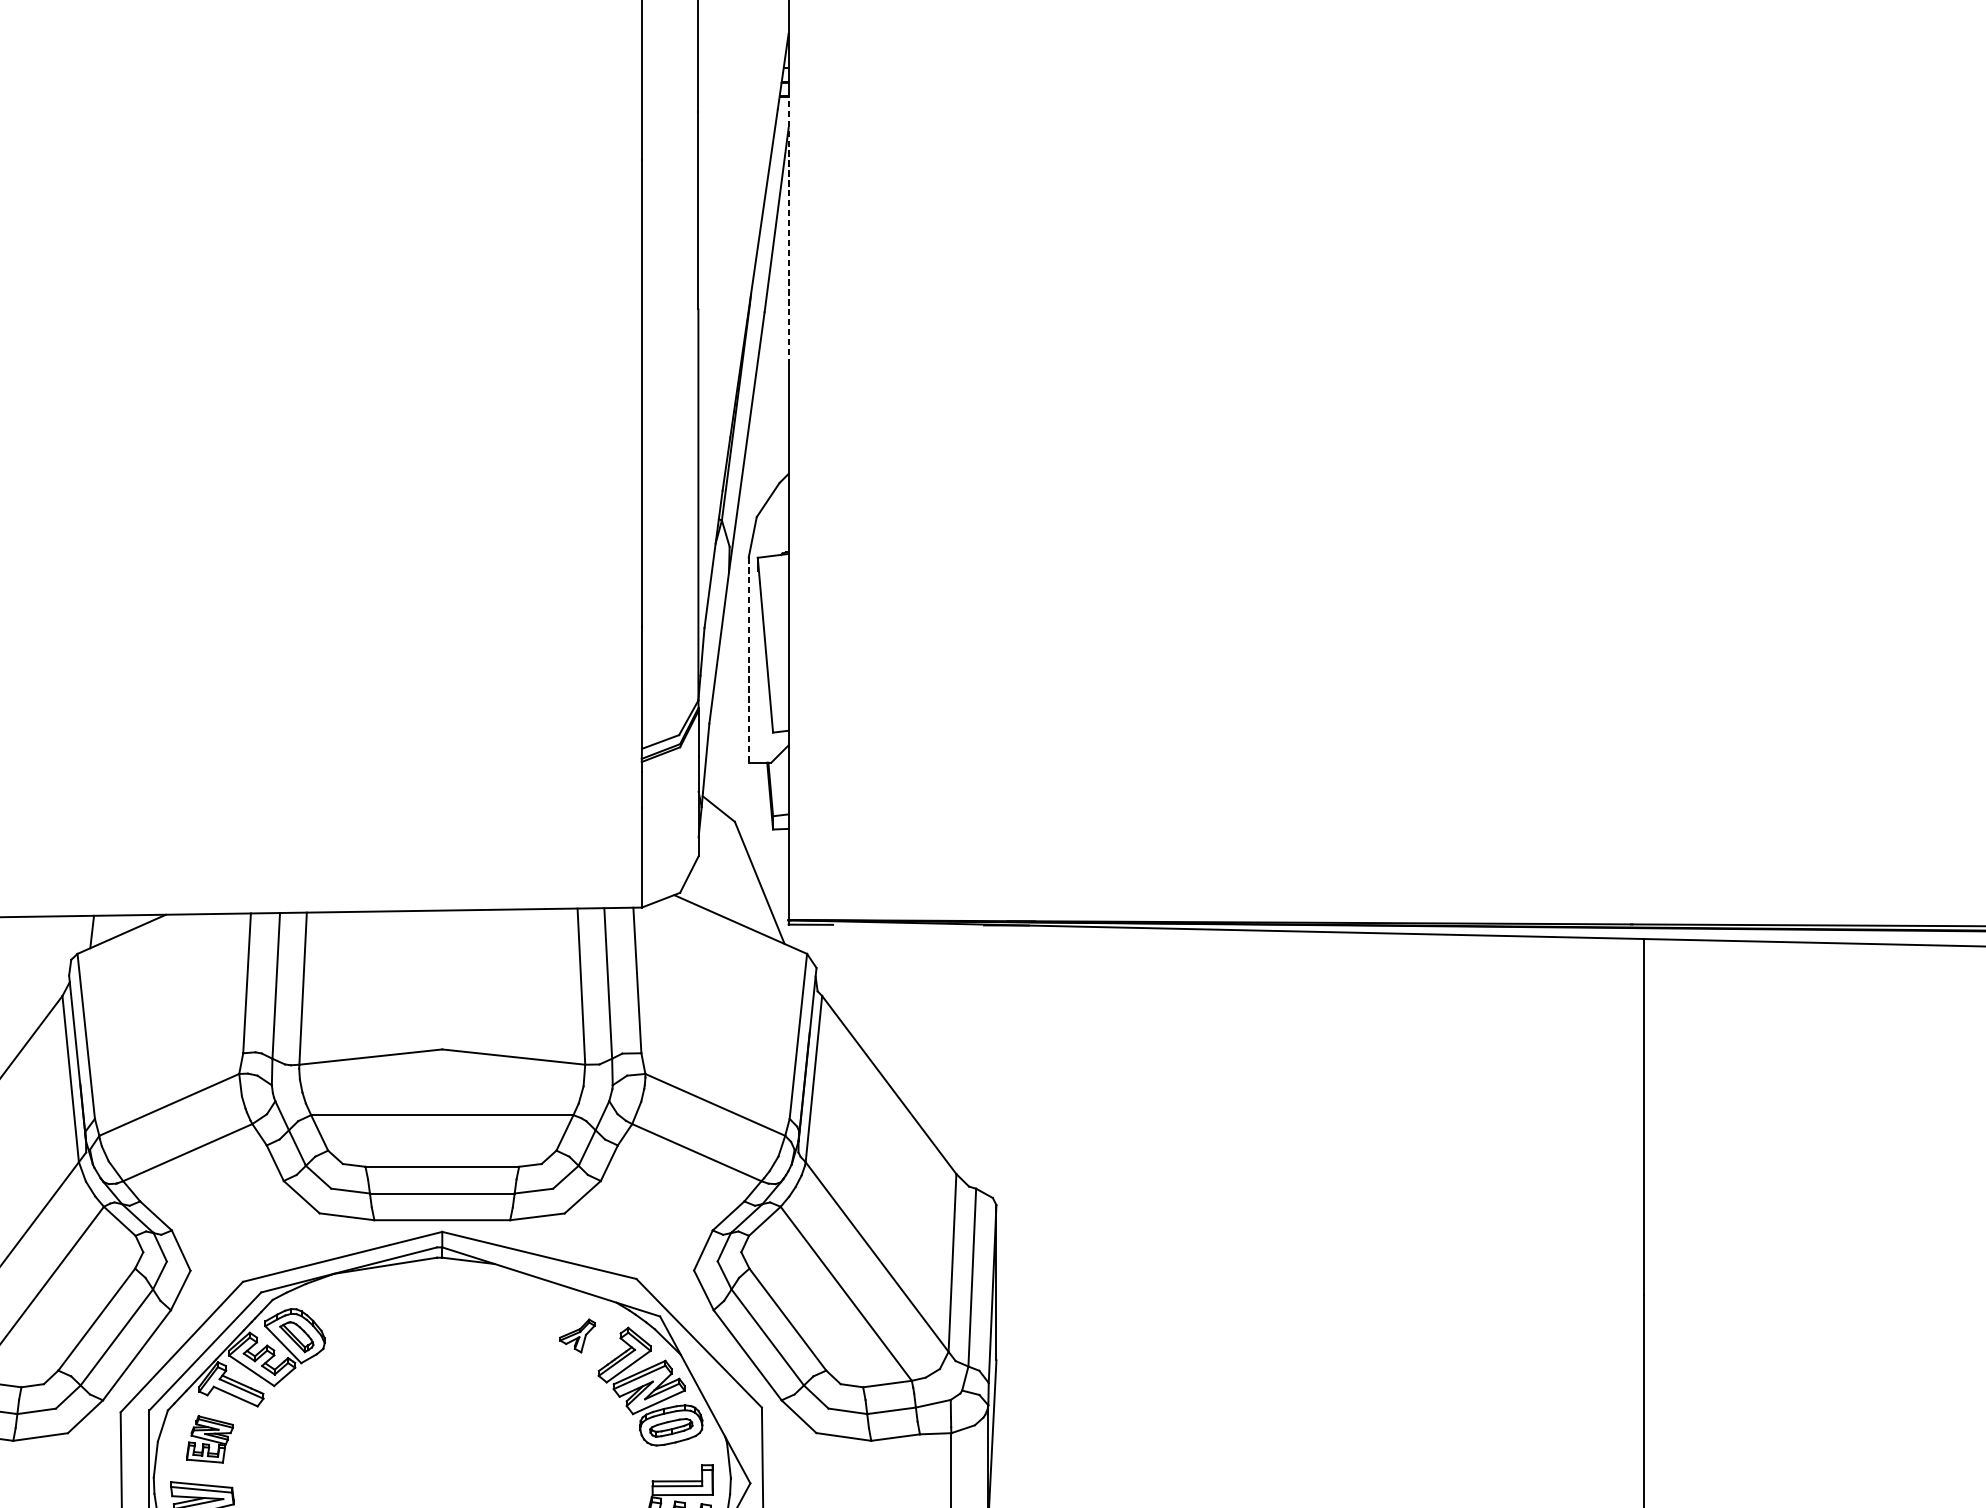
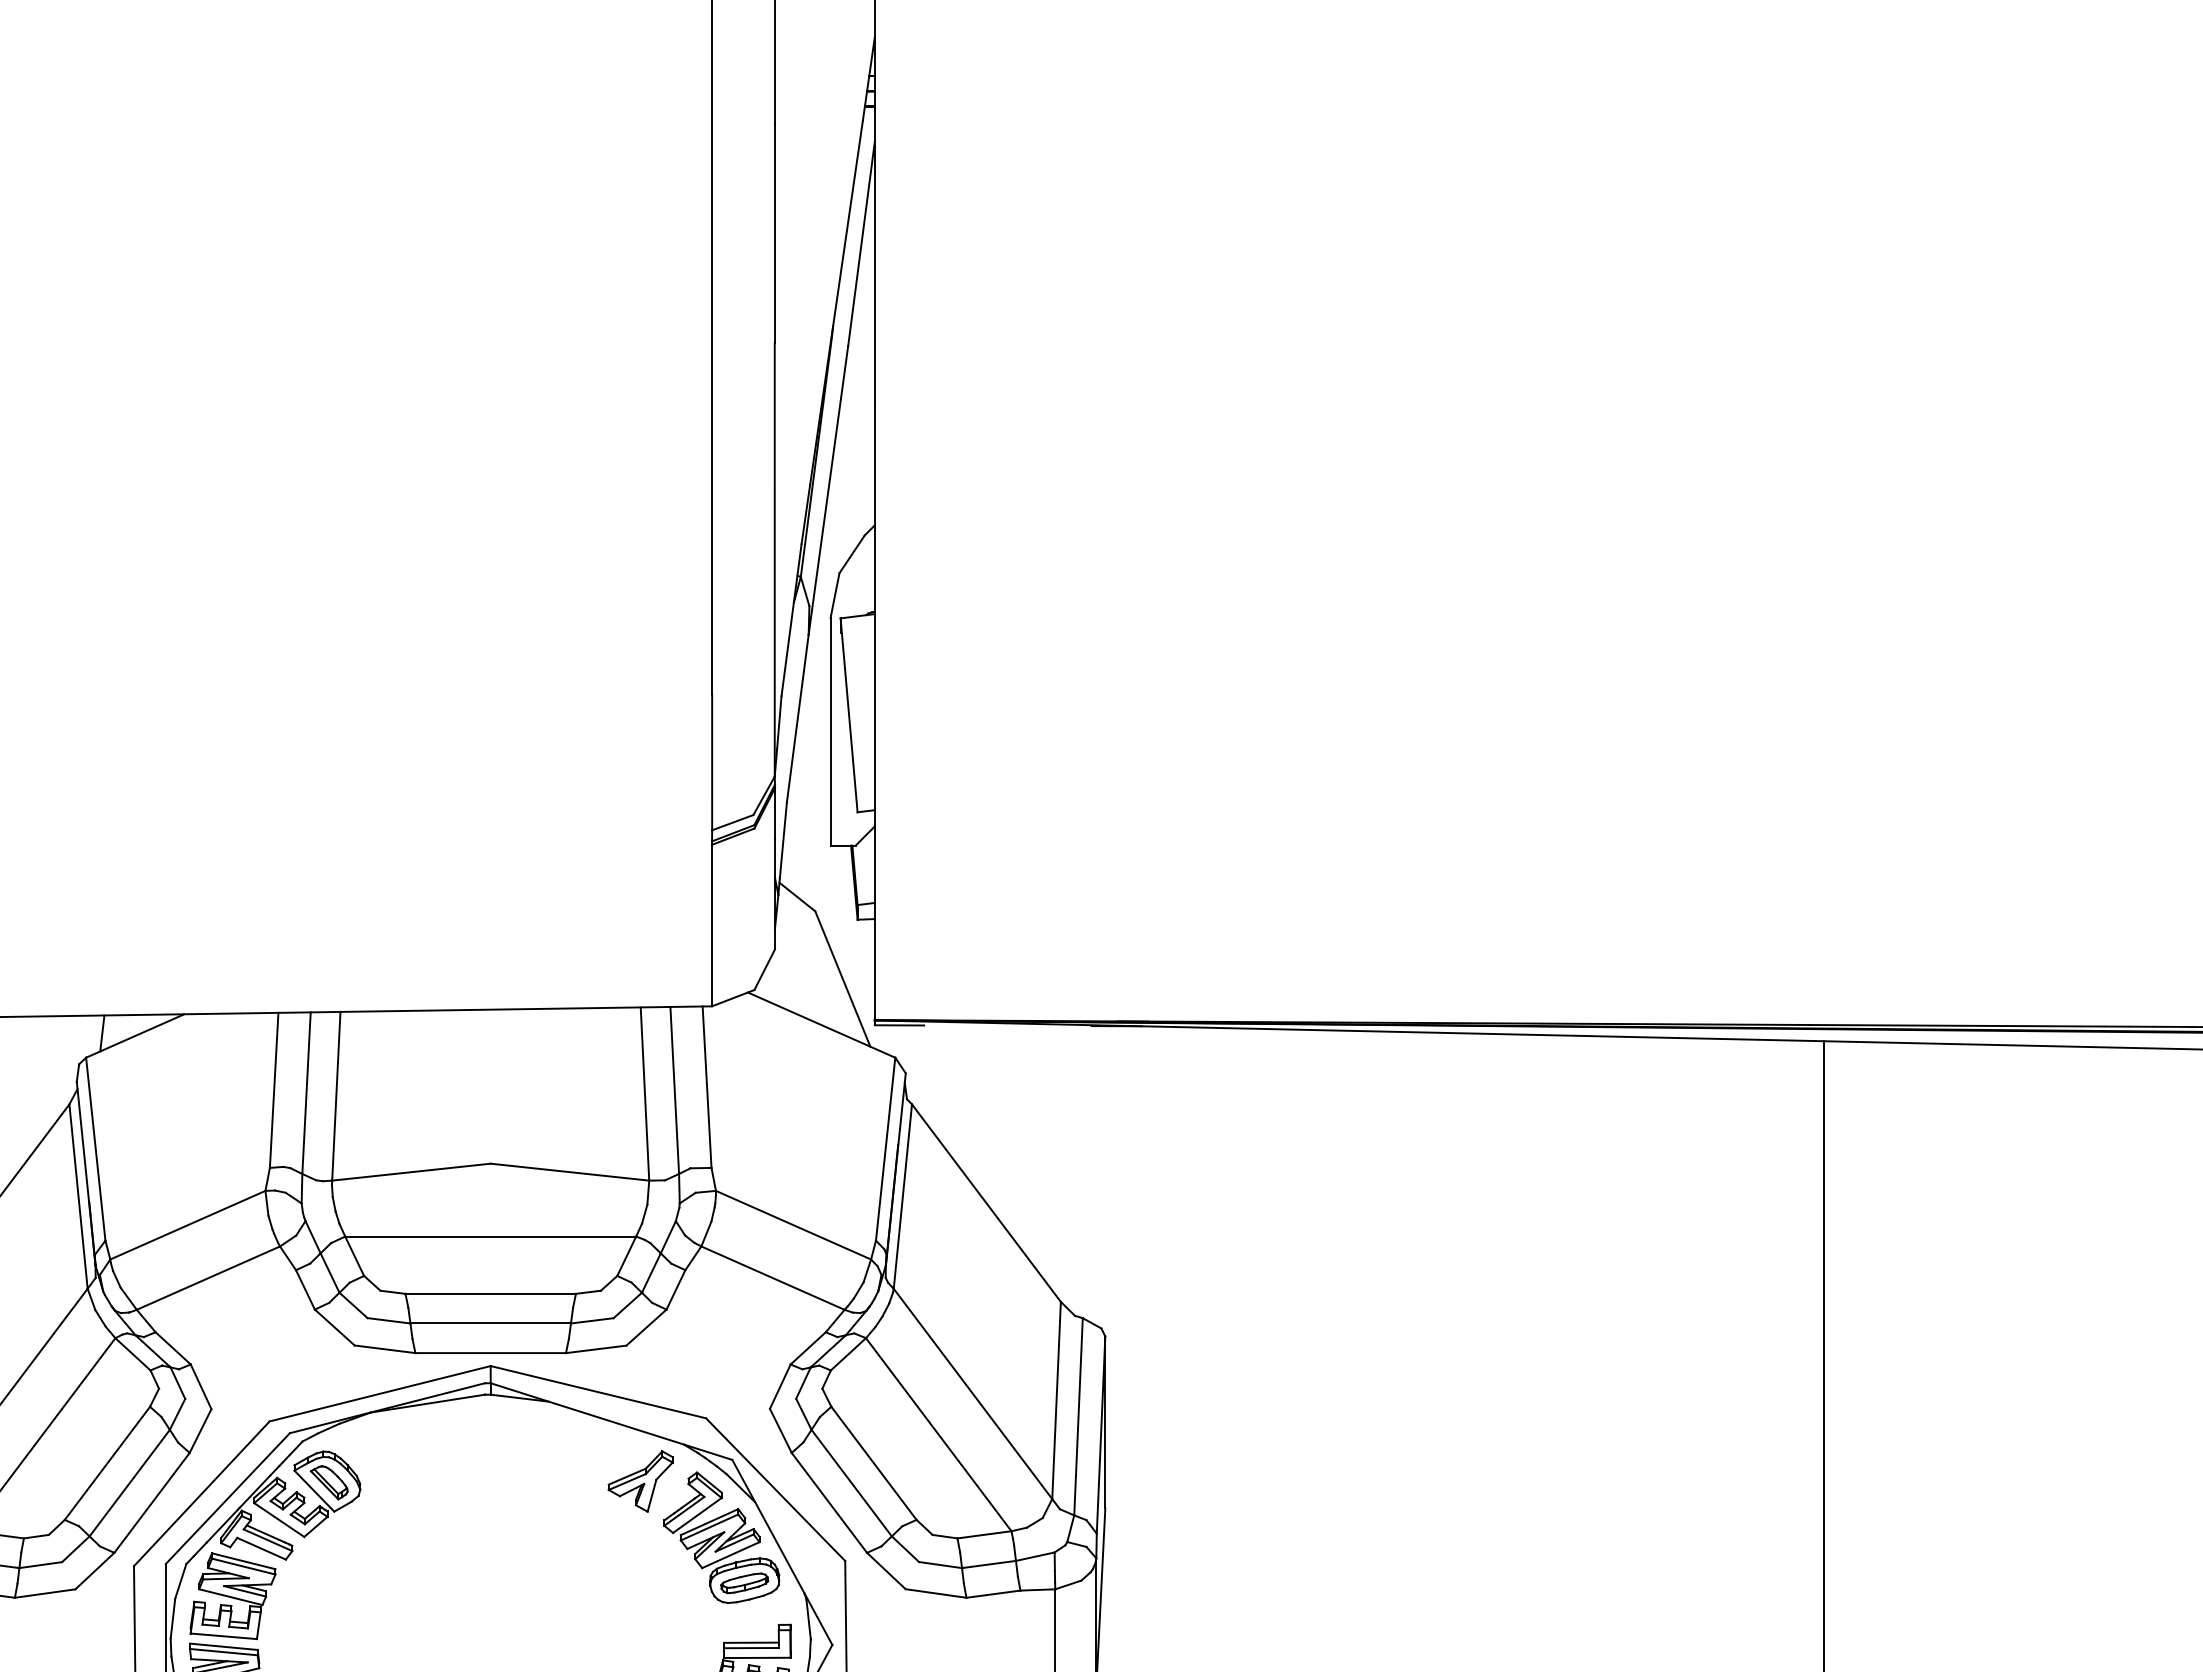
line: (788, 229) -> (874, 254), dashed -> solid
line: (748, 659) -> (830, 731), dashed -> solid
part: (577, 1335) -> (640, 1481), size x1.67
part: (209, 1439) -> (232, 1596), size x1.67

